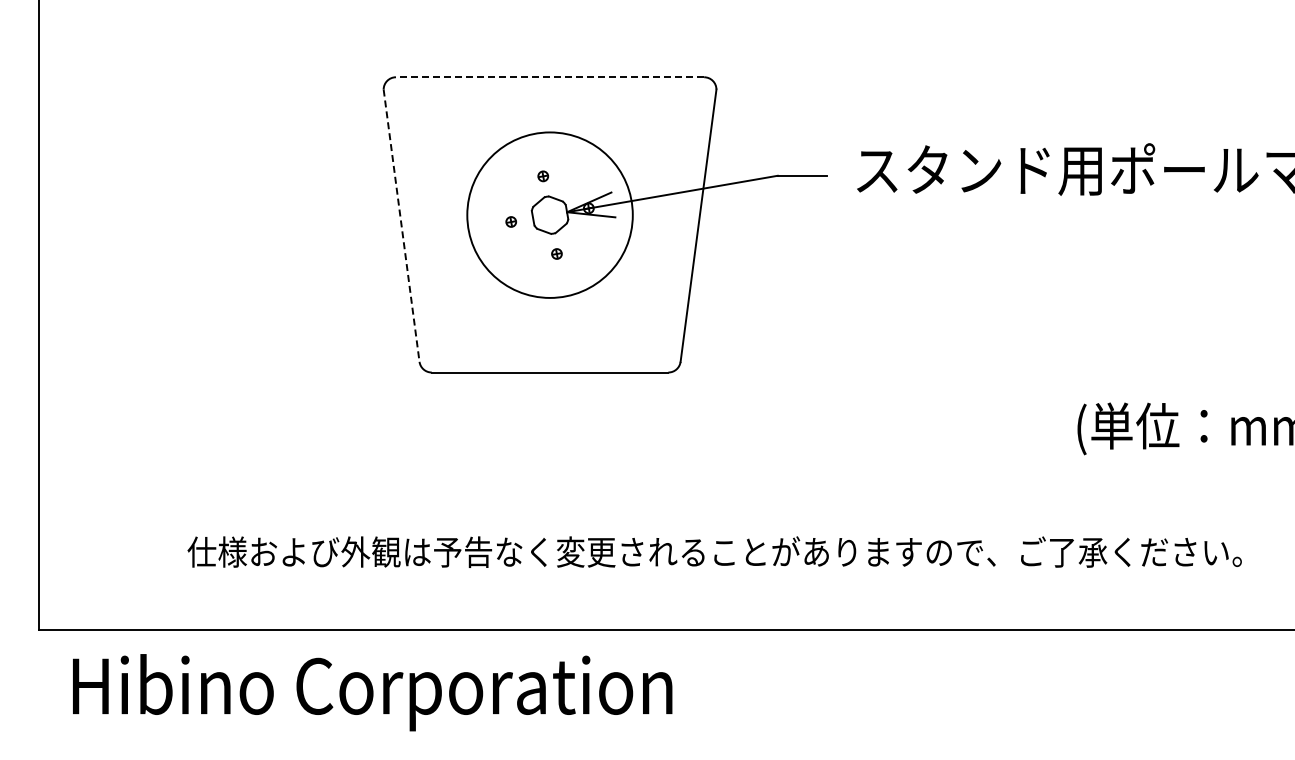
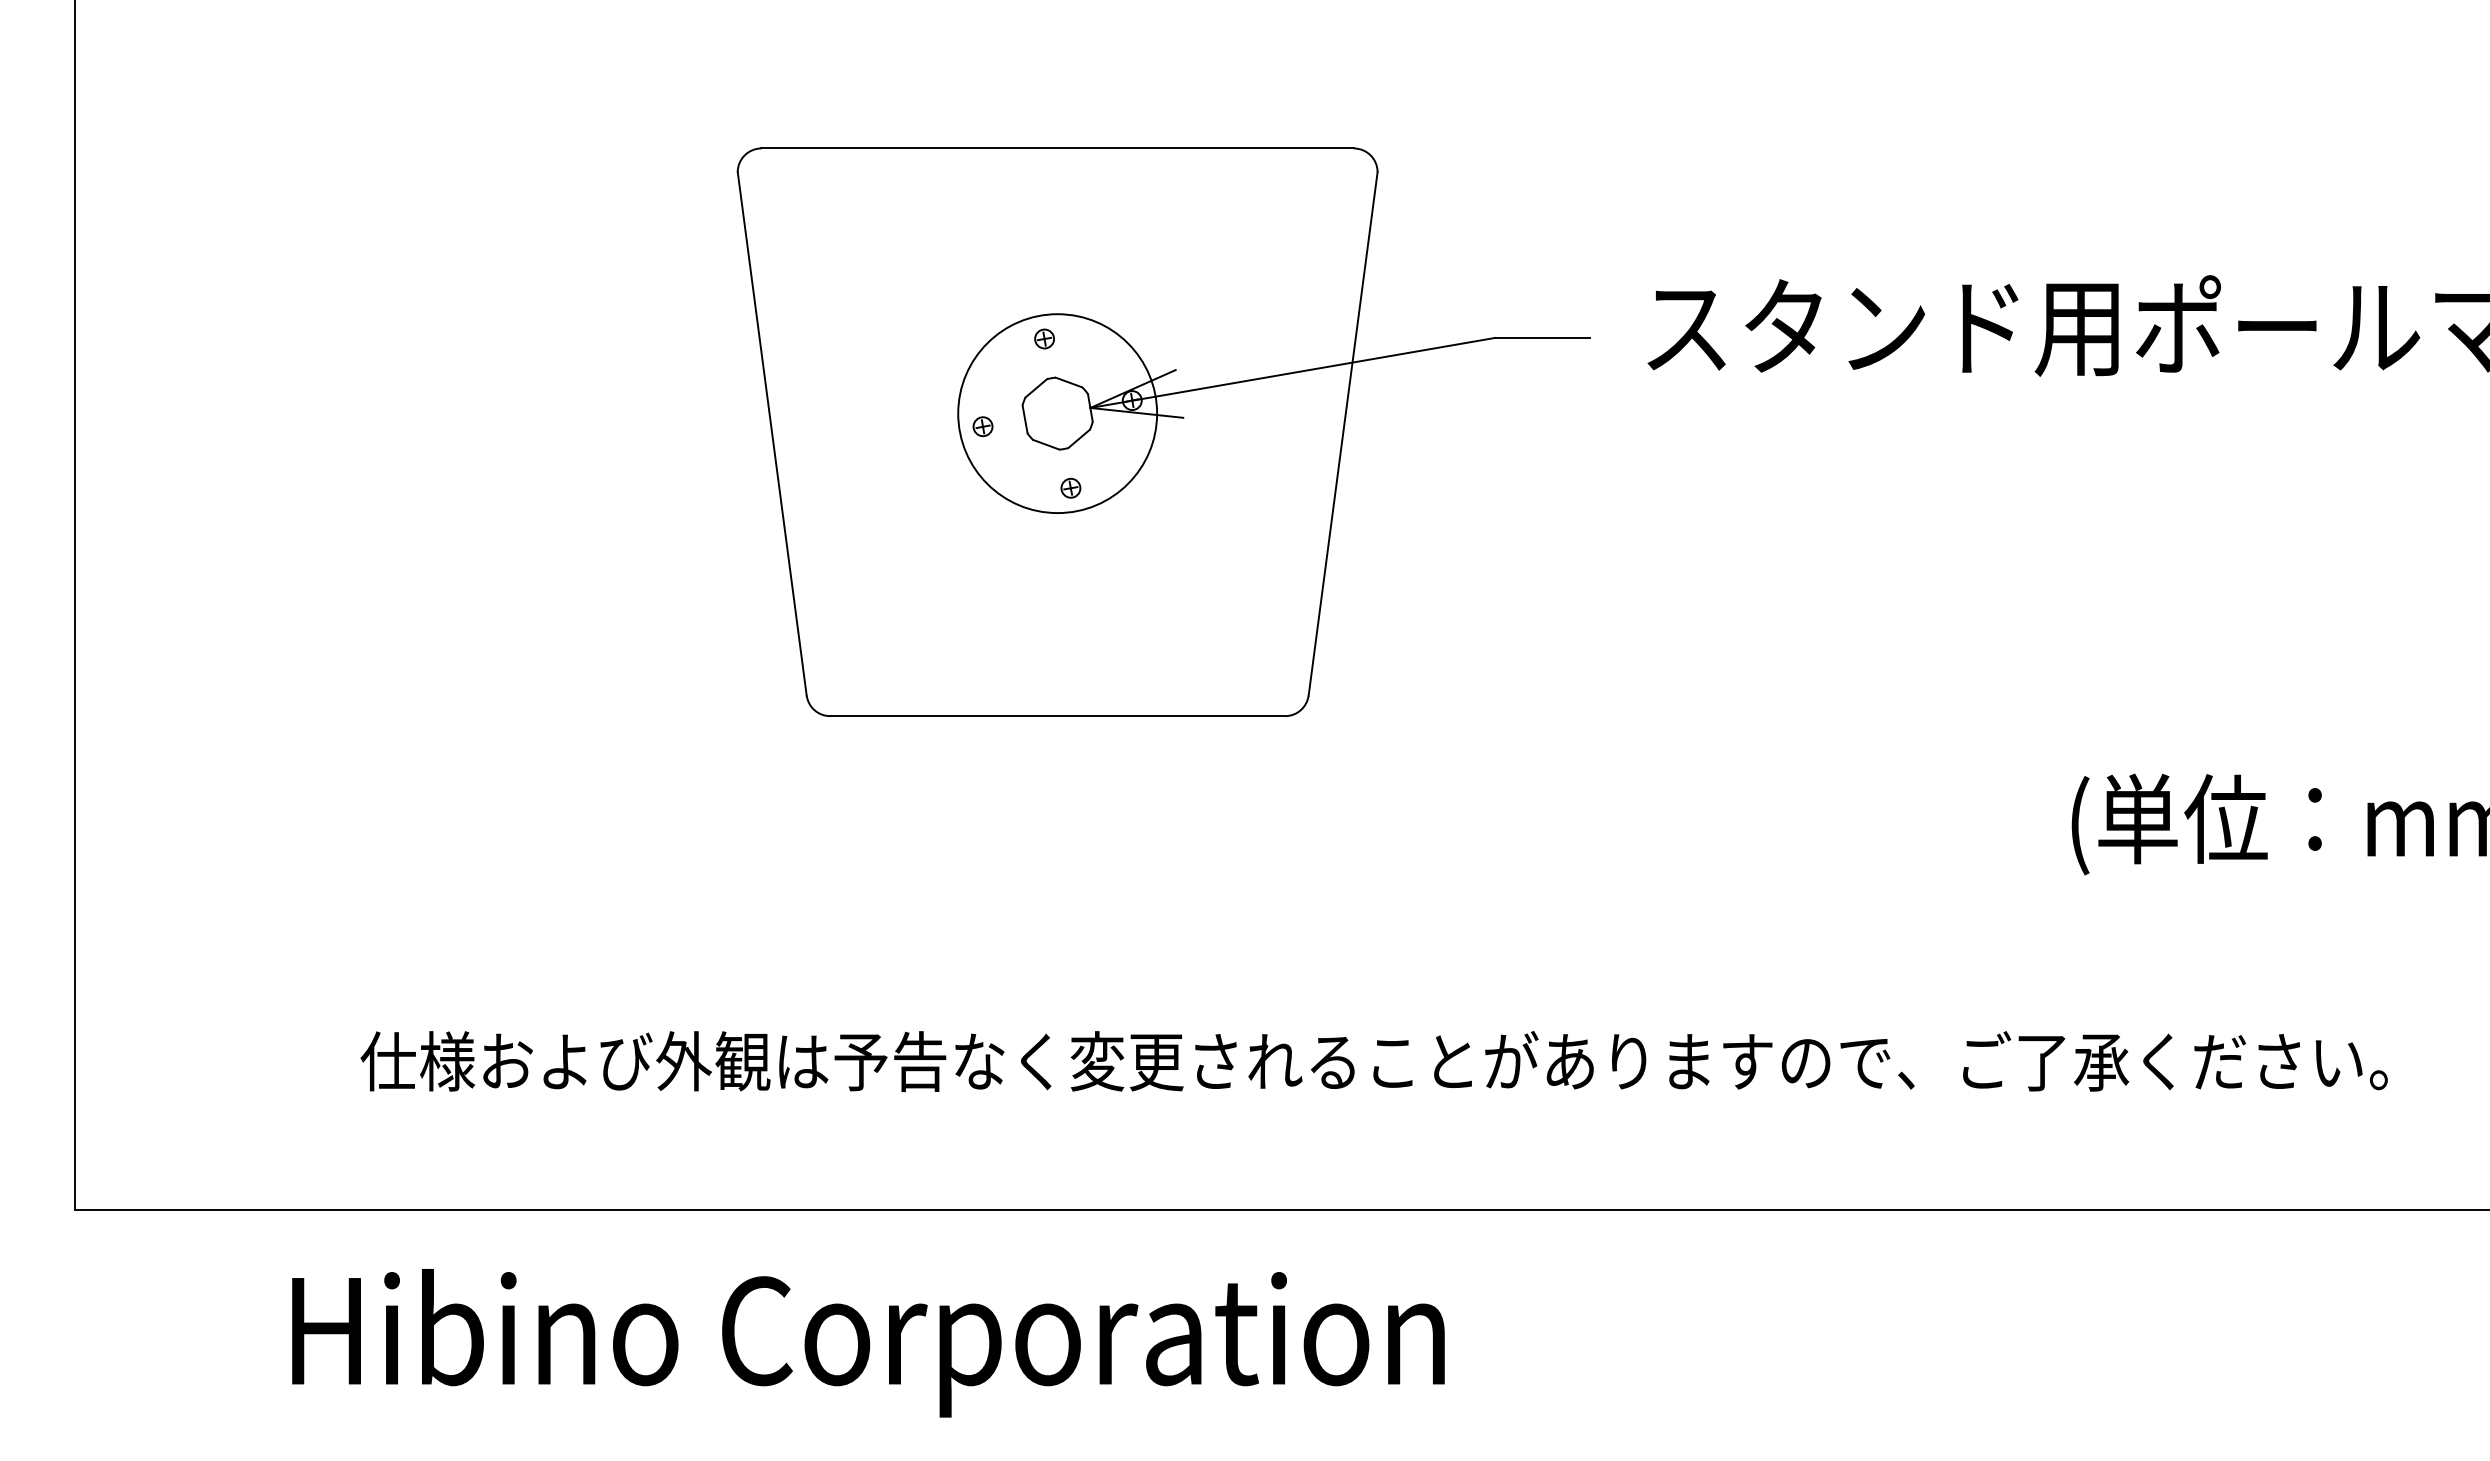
line: (549, 77) -> (1056, 148), dashed -> solid
circle: (549, 214) -> (1056, 412), size x0.62
line: (401, 226) -> (772, 435), dashed -> solid
text: (372, 692) -> (868, 1342), moved

